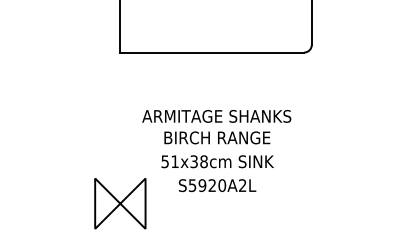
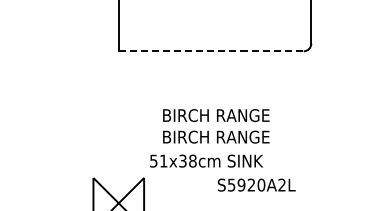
line: (212, 52) -> (211, 51), solid -> dashed
text: (216, 116) -> (215, 115), ARMITAGE SHANKS -> BIRCH RANGE
text: (217, 161) -> (206, 160), moved
text: (217, 185) -> (256, 185), moved

